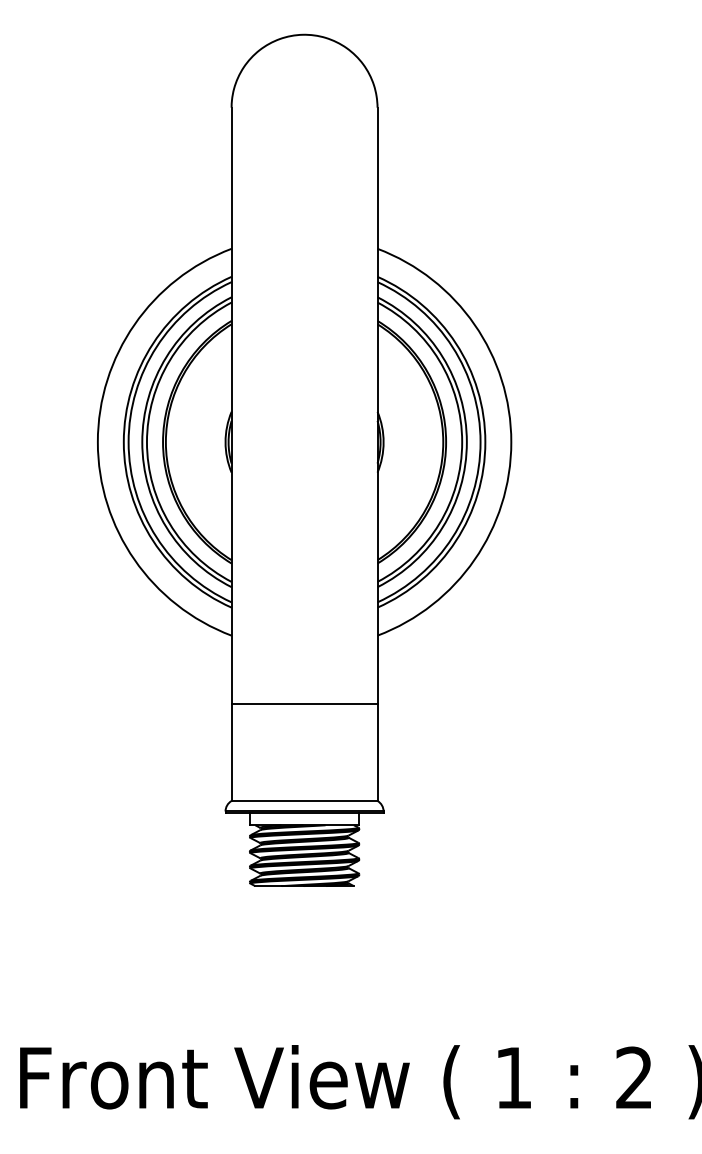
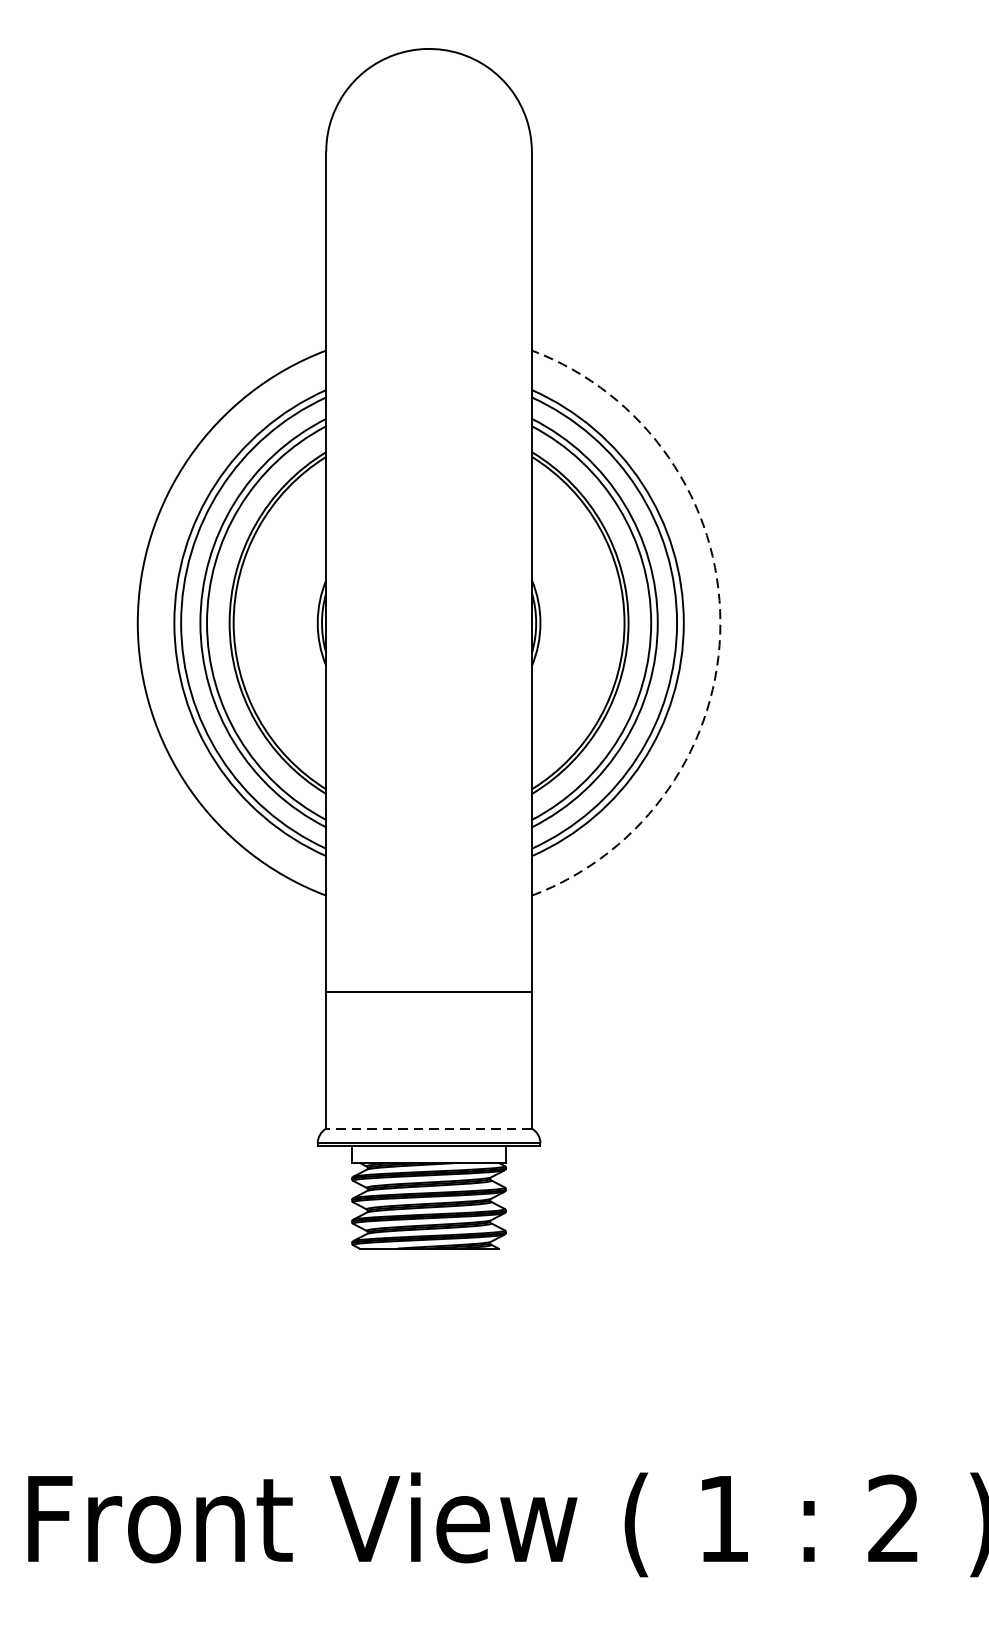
arc: (511, 442) -> (720, 623), solid -> dashed
line: (304, 800) -> (428, 1127), solid -> dashed

